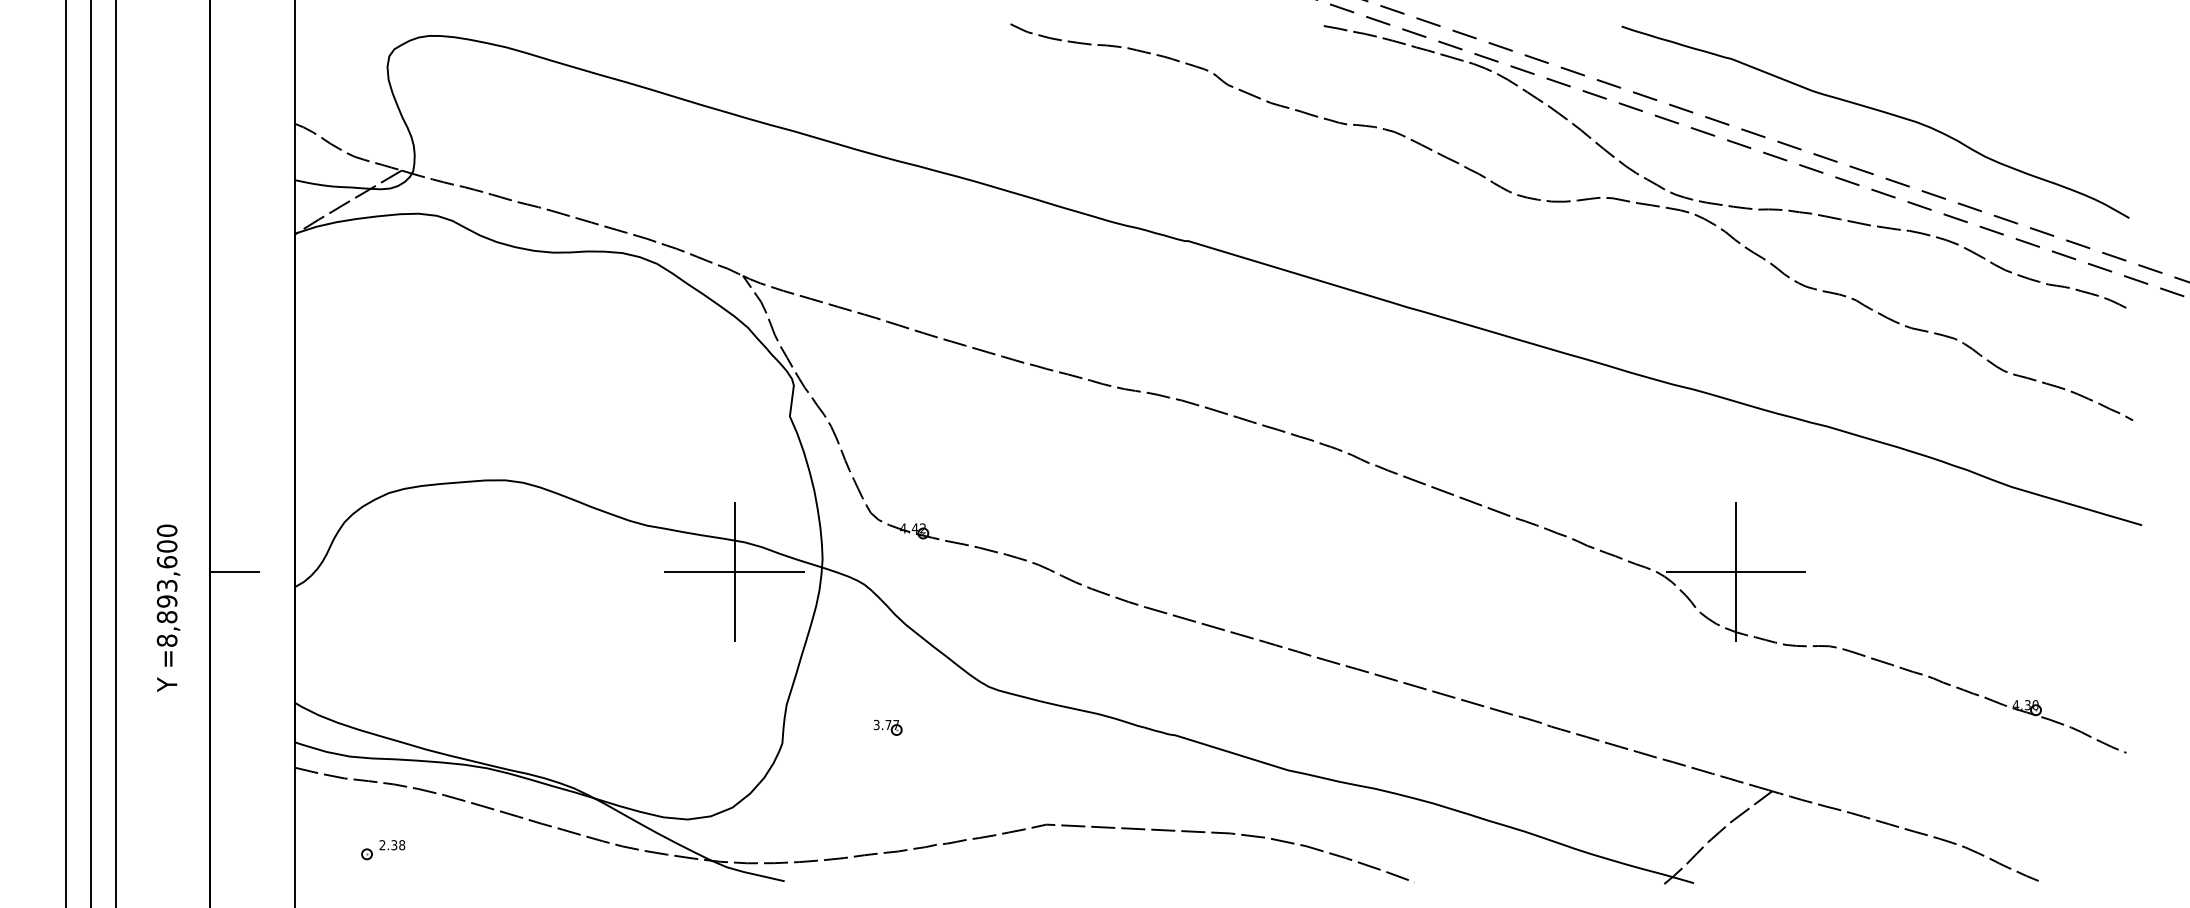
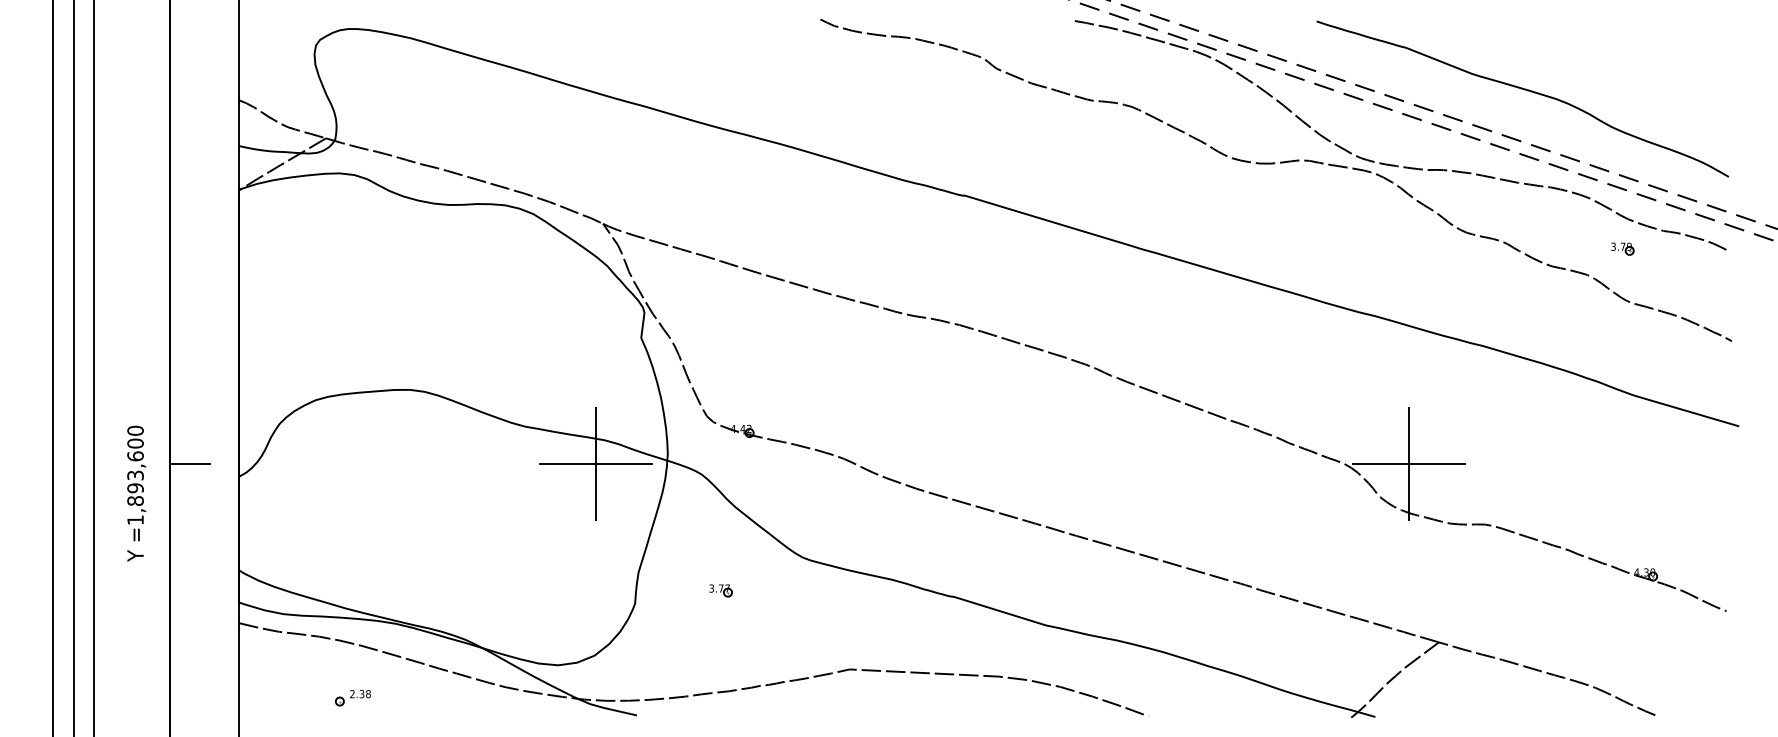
part: (1998, 306) -> (1622, 248), added
text: (167, 641) -> (135, 520), =8,893,600 -> =1,893,600
part: (382, 850) -> (352, 698), moved

